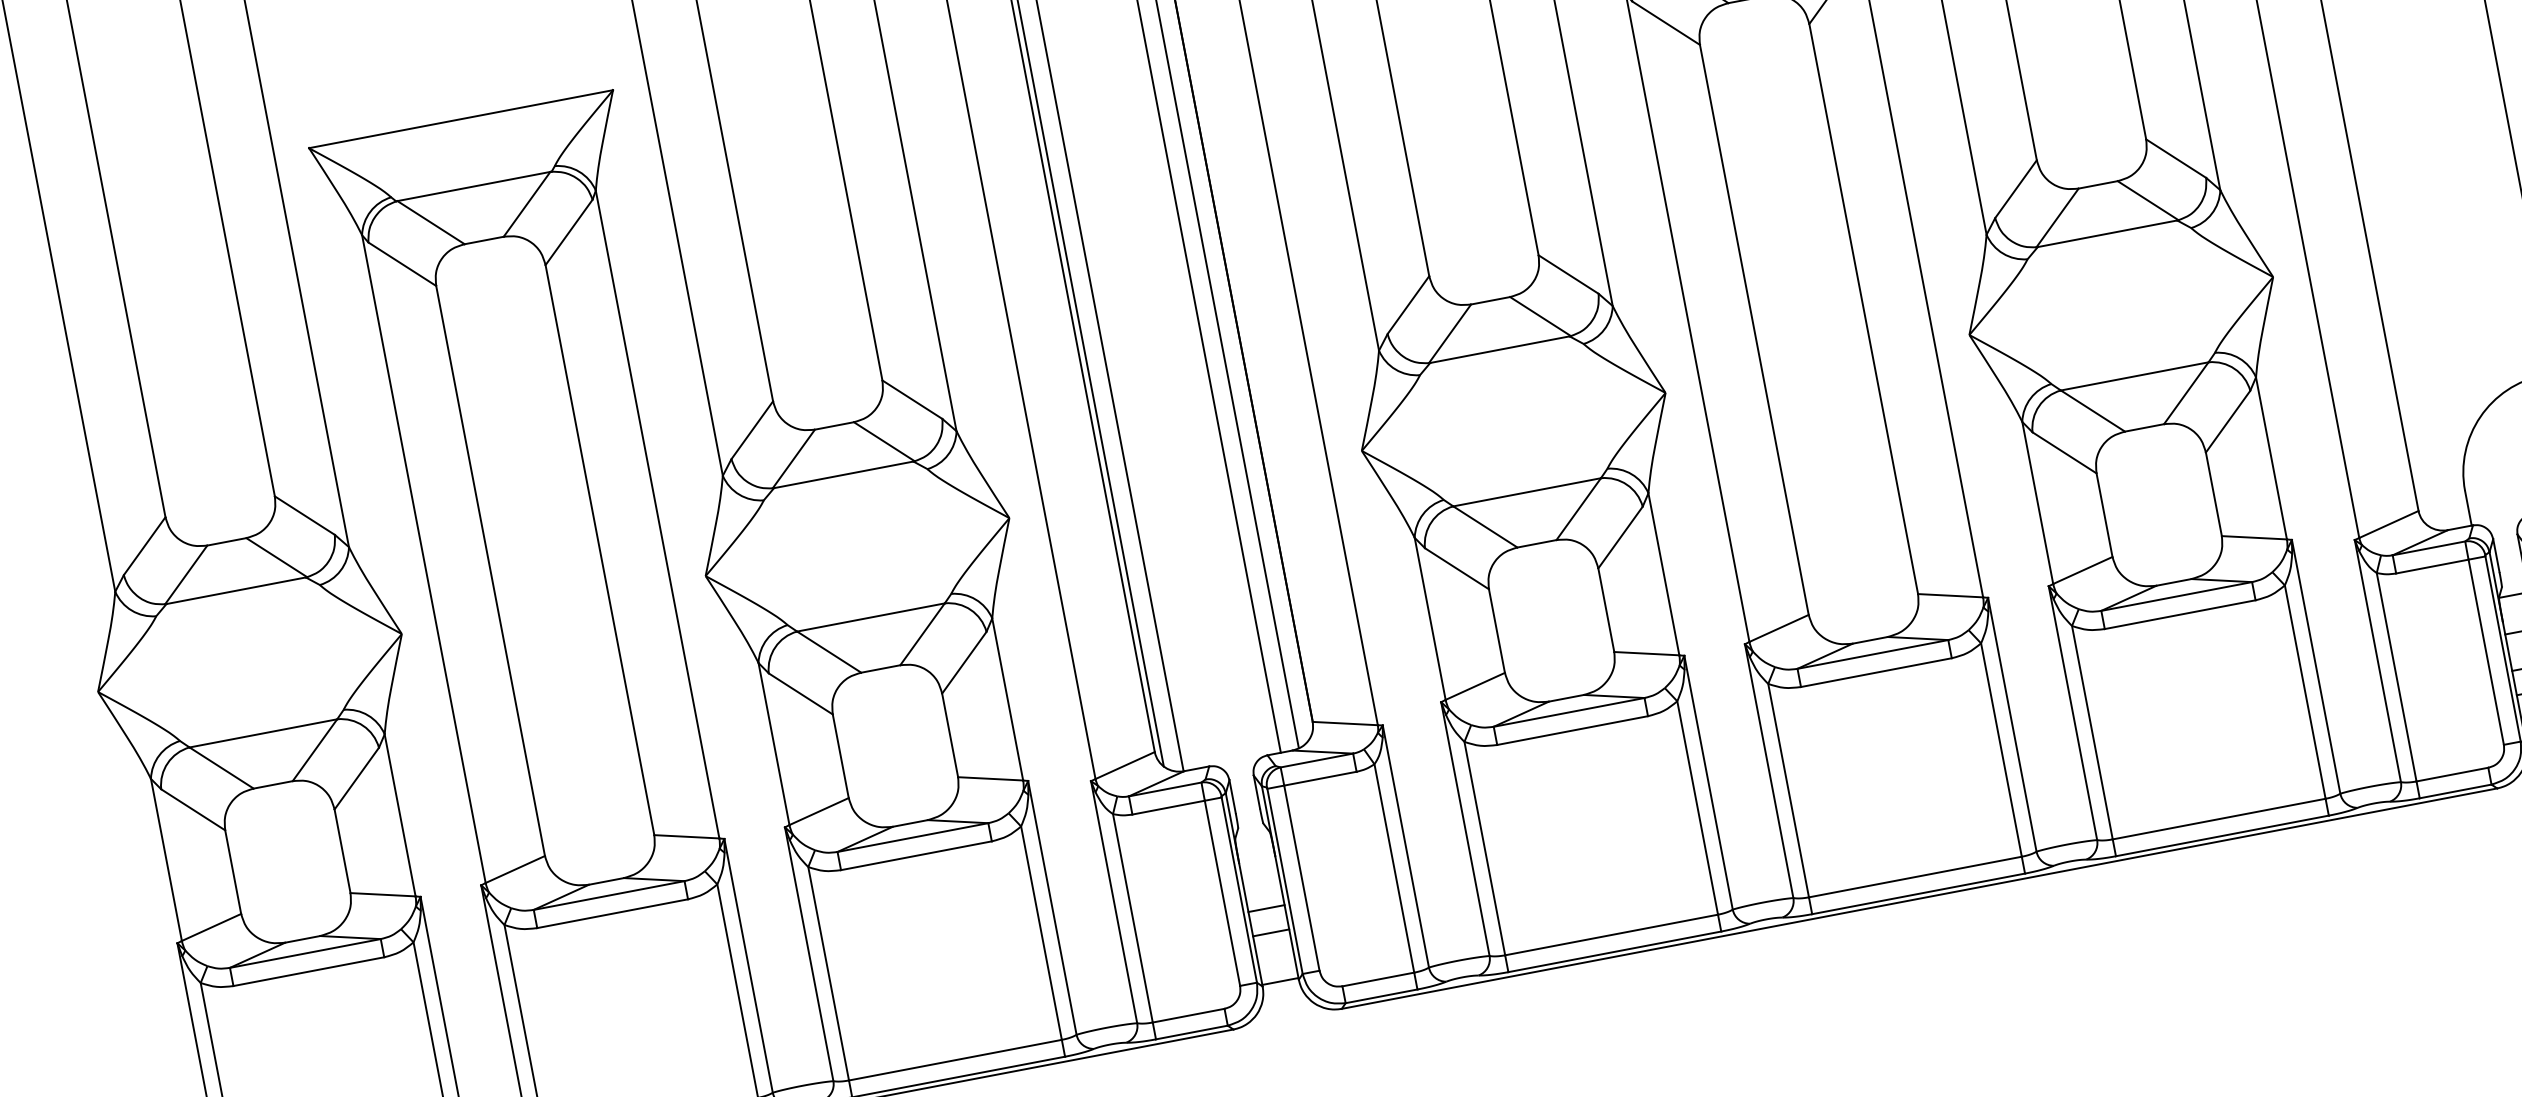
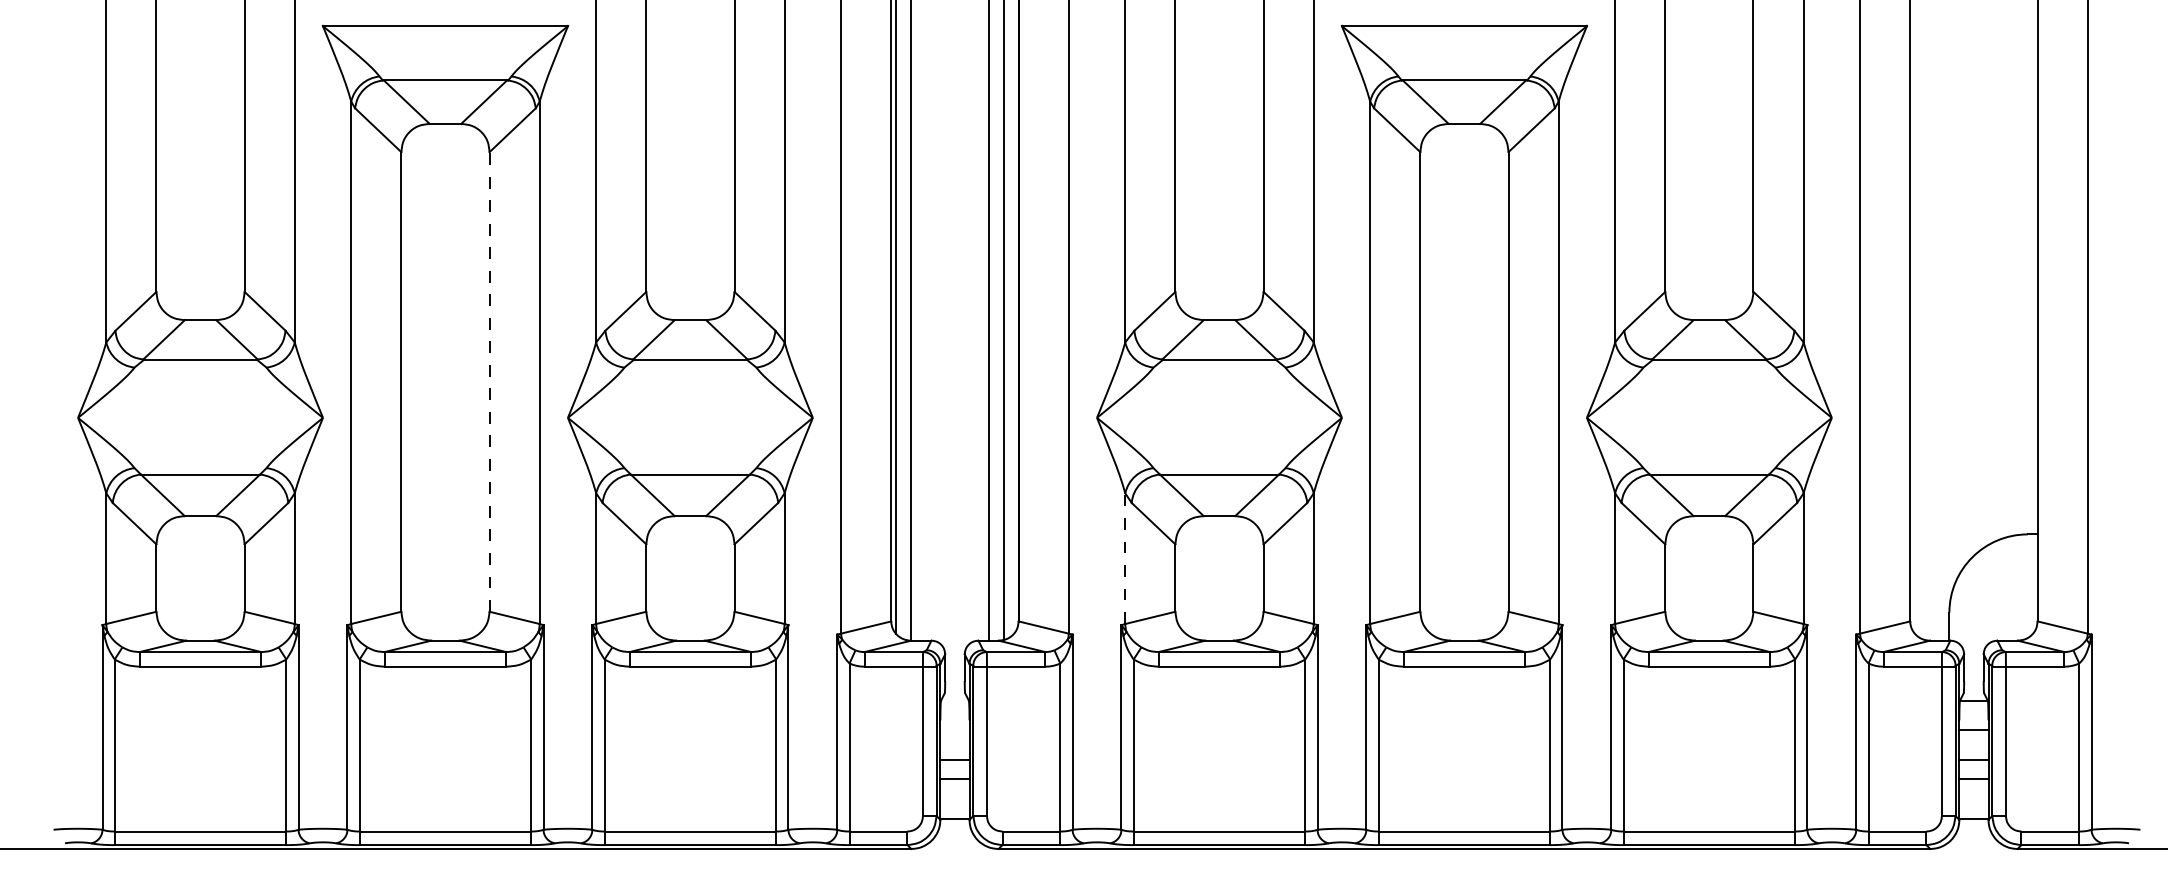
line: (599, 549) -> (489, 381), solid -> dashed
line: (1430, 618) -> (1125, 558), solid -> dashed

